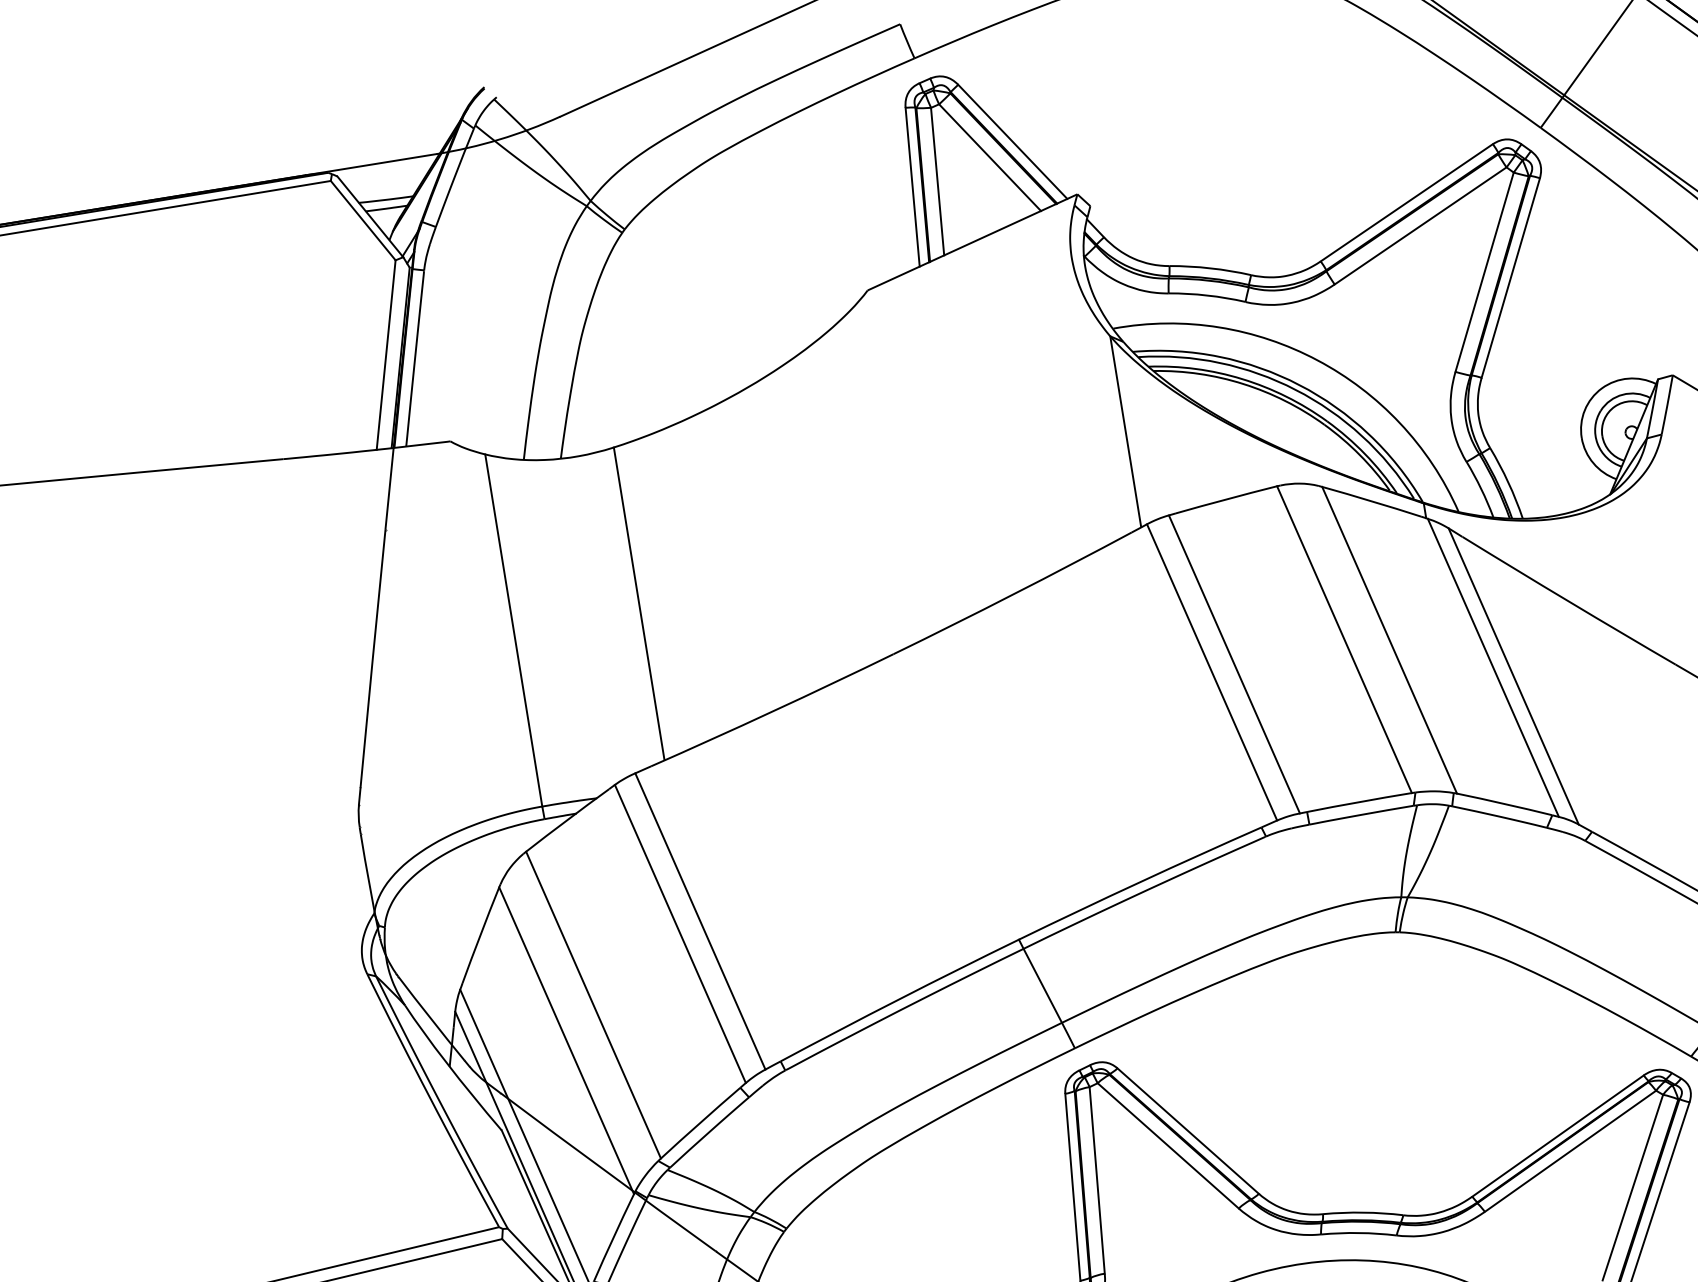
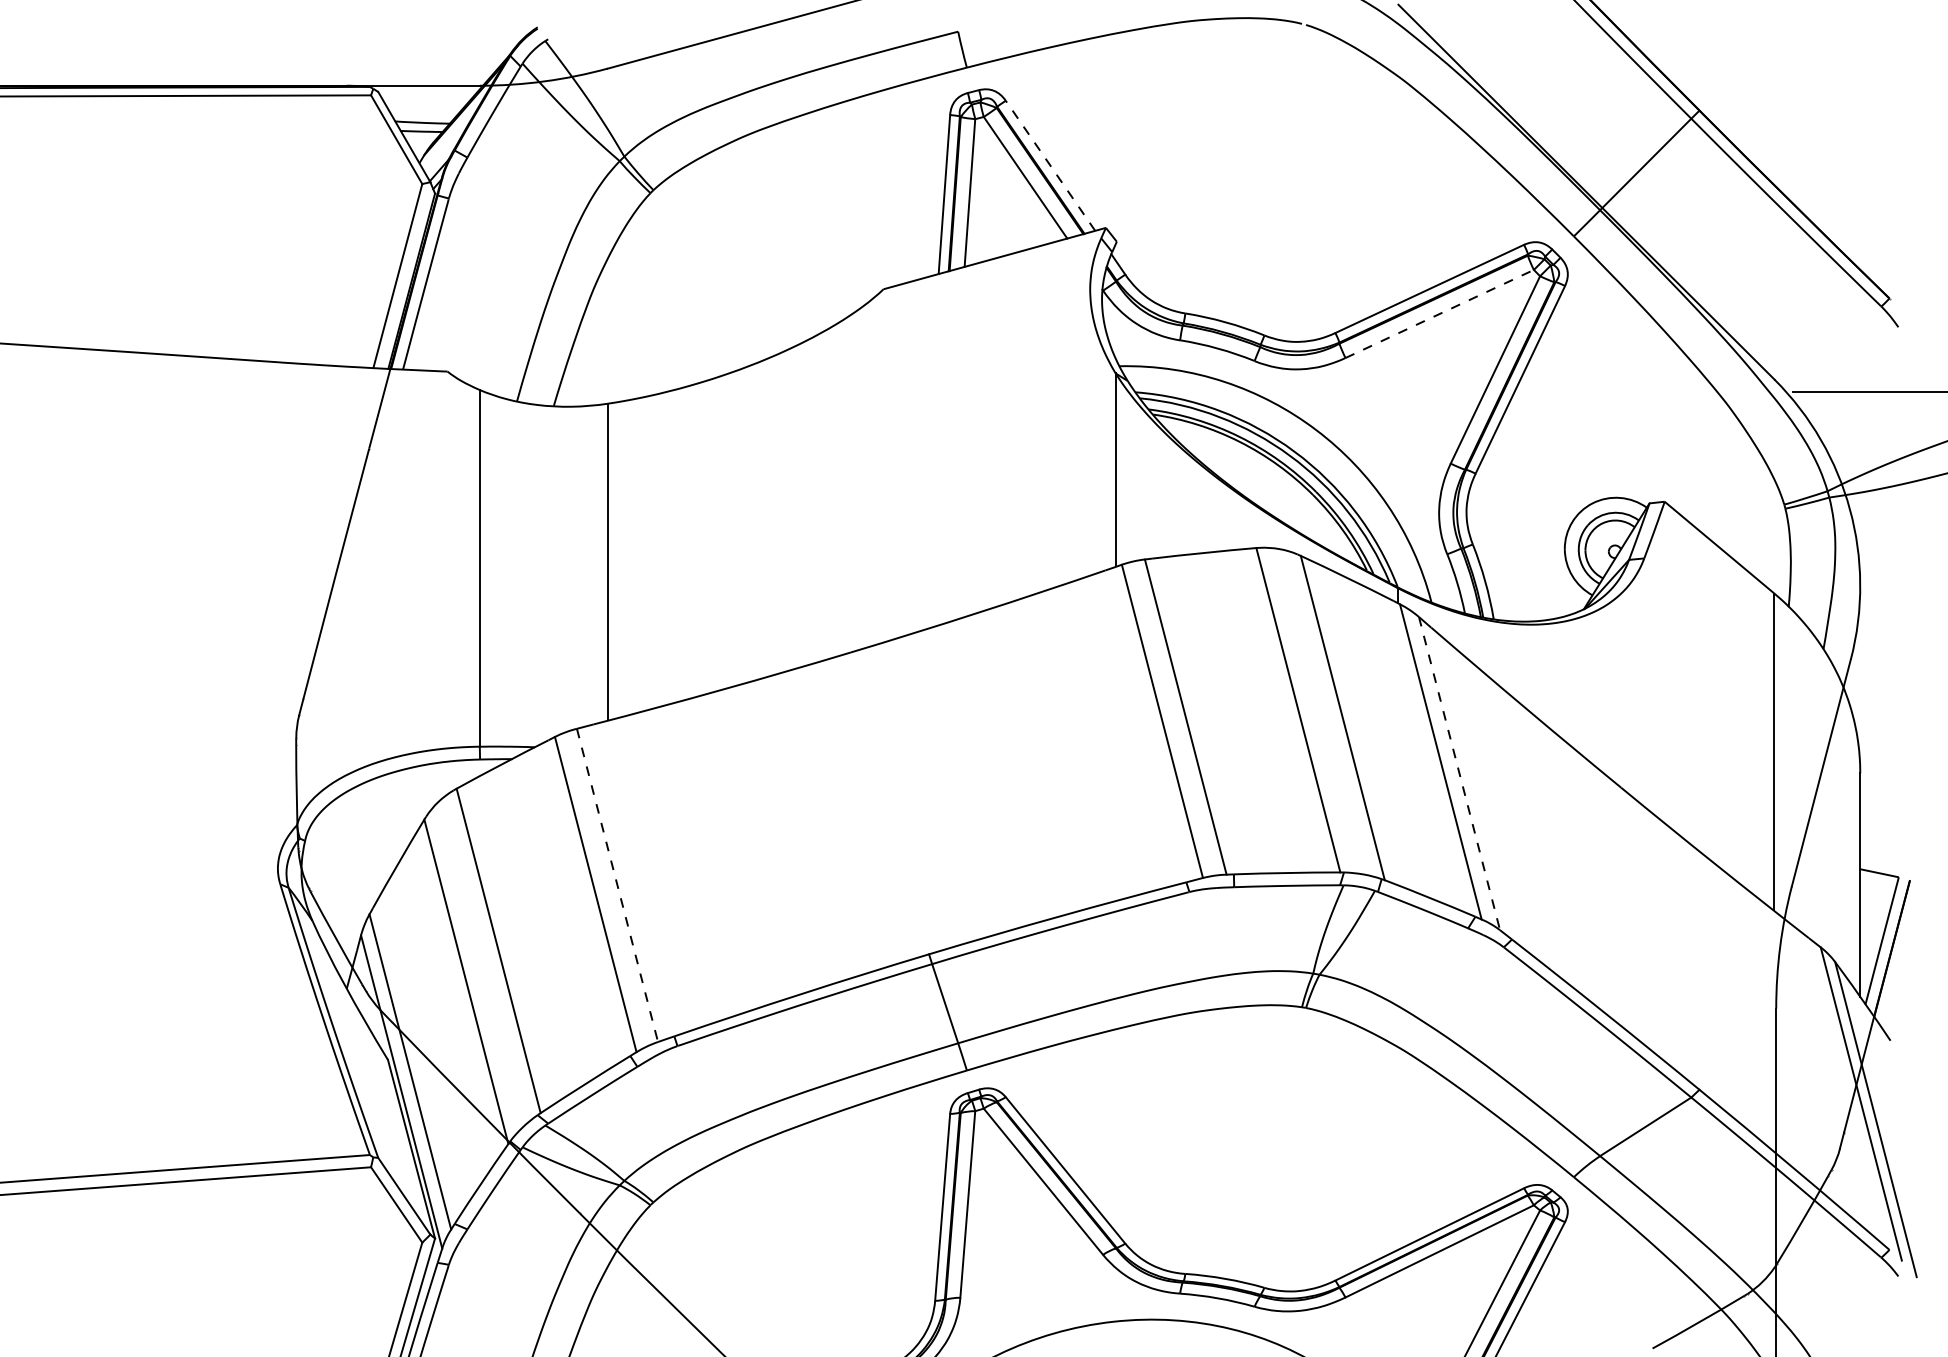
line: (1012, 141) -> (1050, 165), solid -> dashed
line: (1420, 225) -> (1439, 313), solid -> dashed
line: (1513, 676) -> (1459, 773), solid -> dashed
line: (700, 921) -> (617, 885), solid -> dashed

